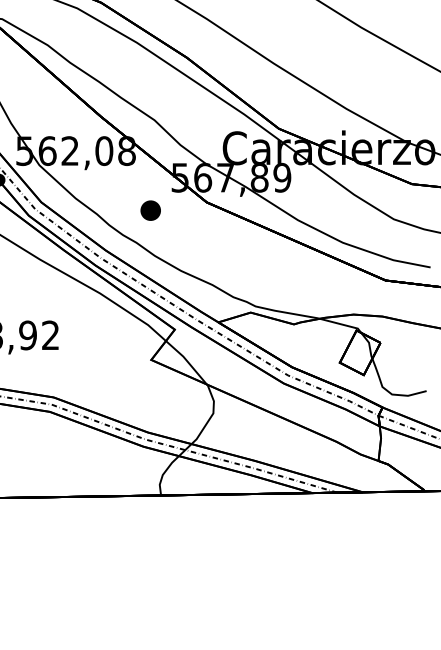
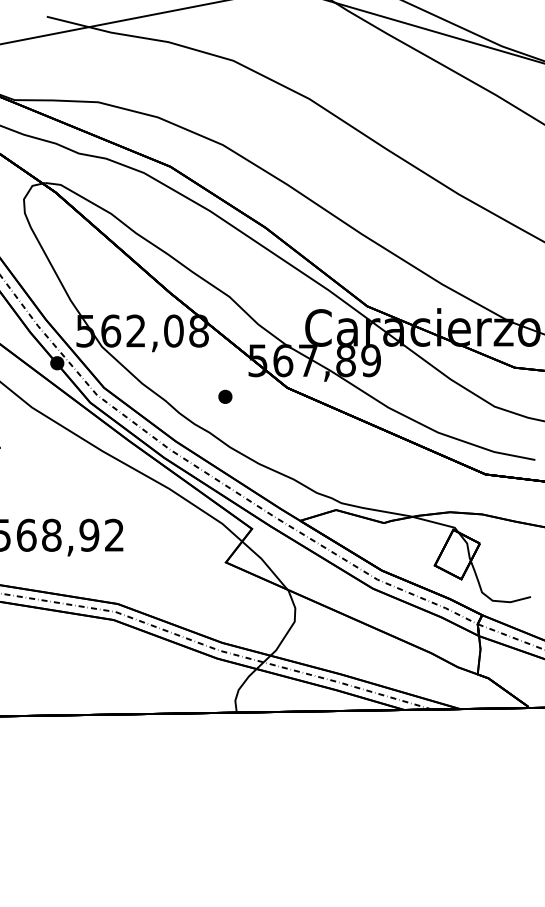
part: (150, 210) -> (225, 396), size x0.62

